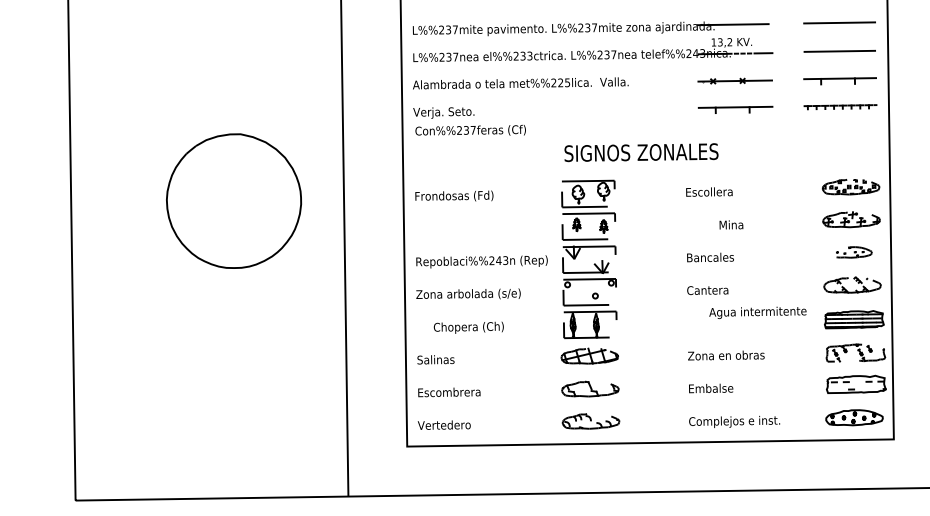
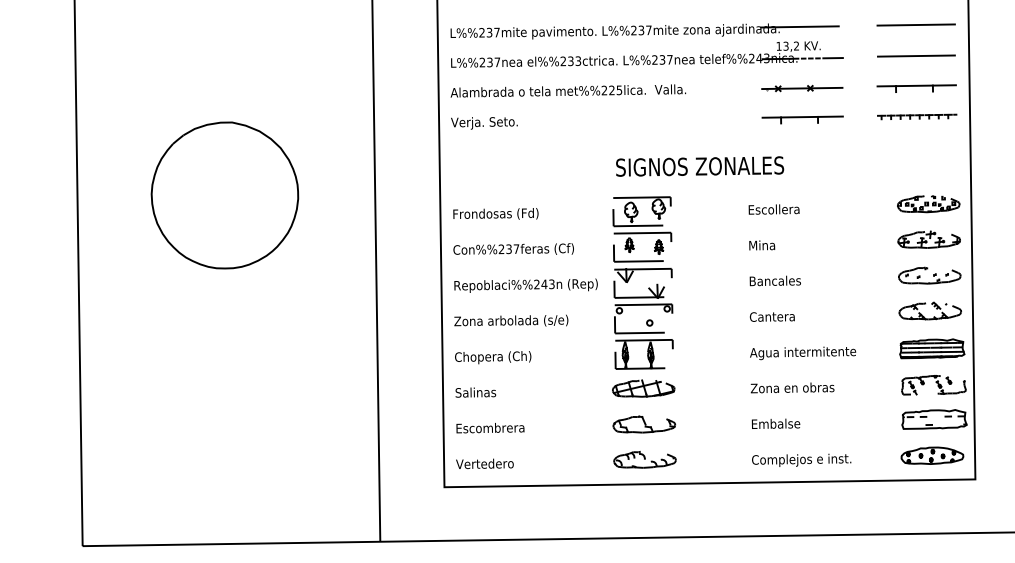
text: (470, 130) -> (513, 249), moved
part: (234, 200) -> (225, 194), moved
text: (731, 224) -> (762, 244), moved
part: (851, 252) -> (929, 275), size x1.43
text: (757, 312) -> (802, 352), moved
text: (468, 327) -> (492, 357), moved

